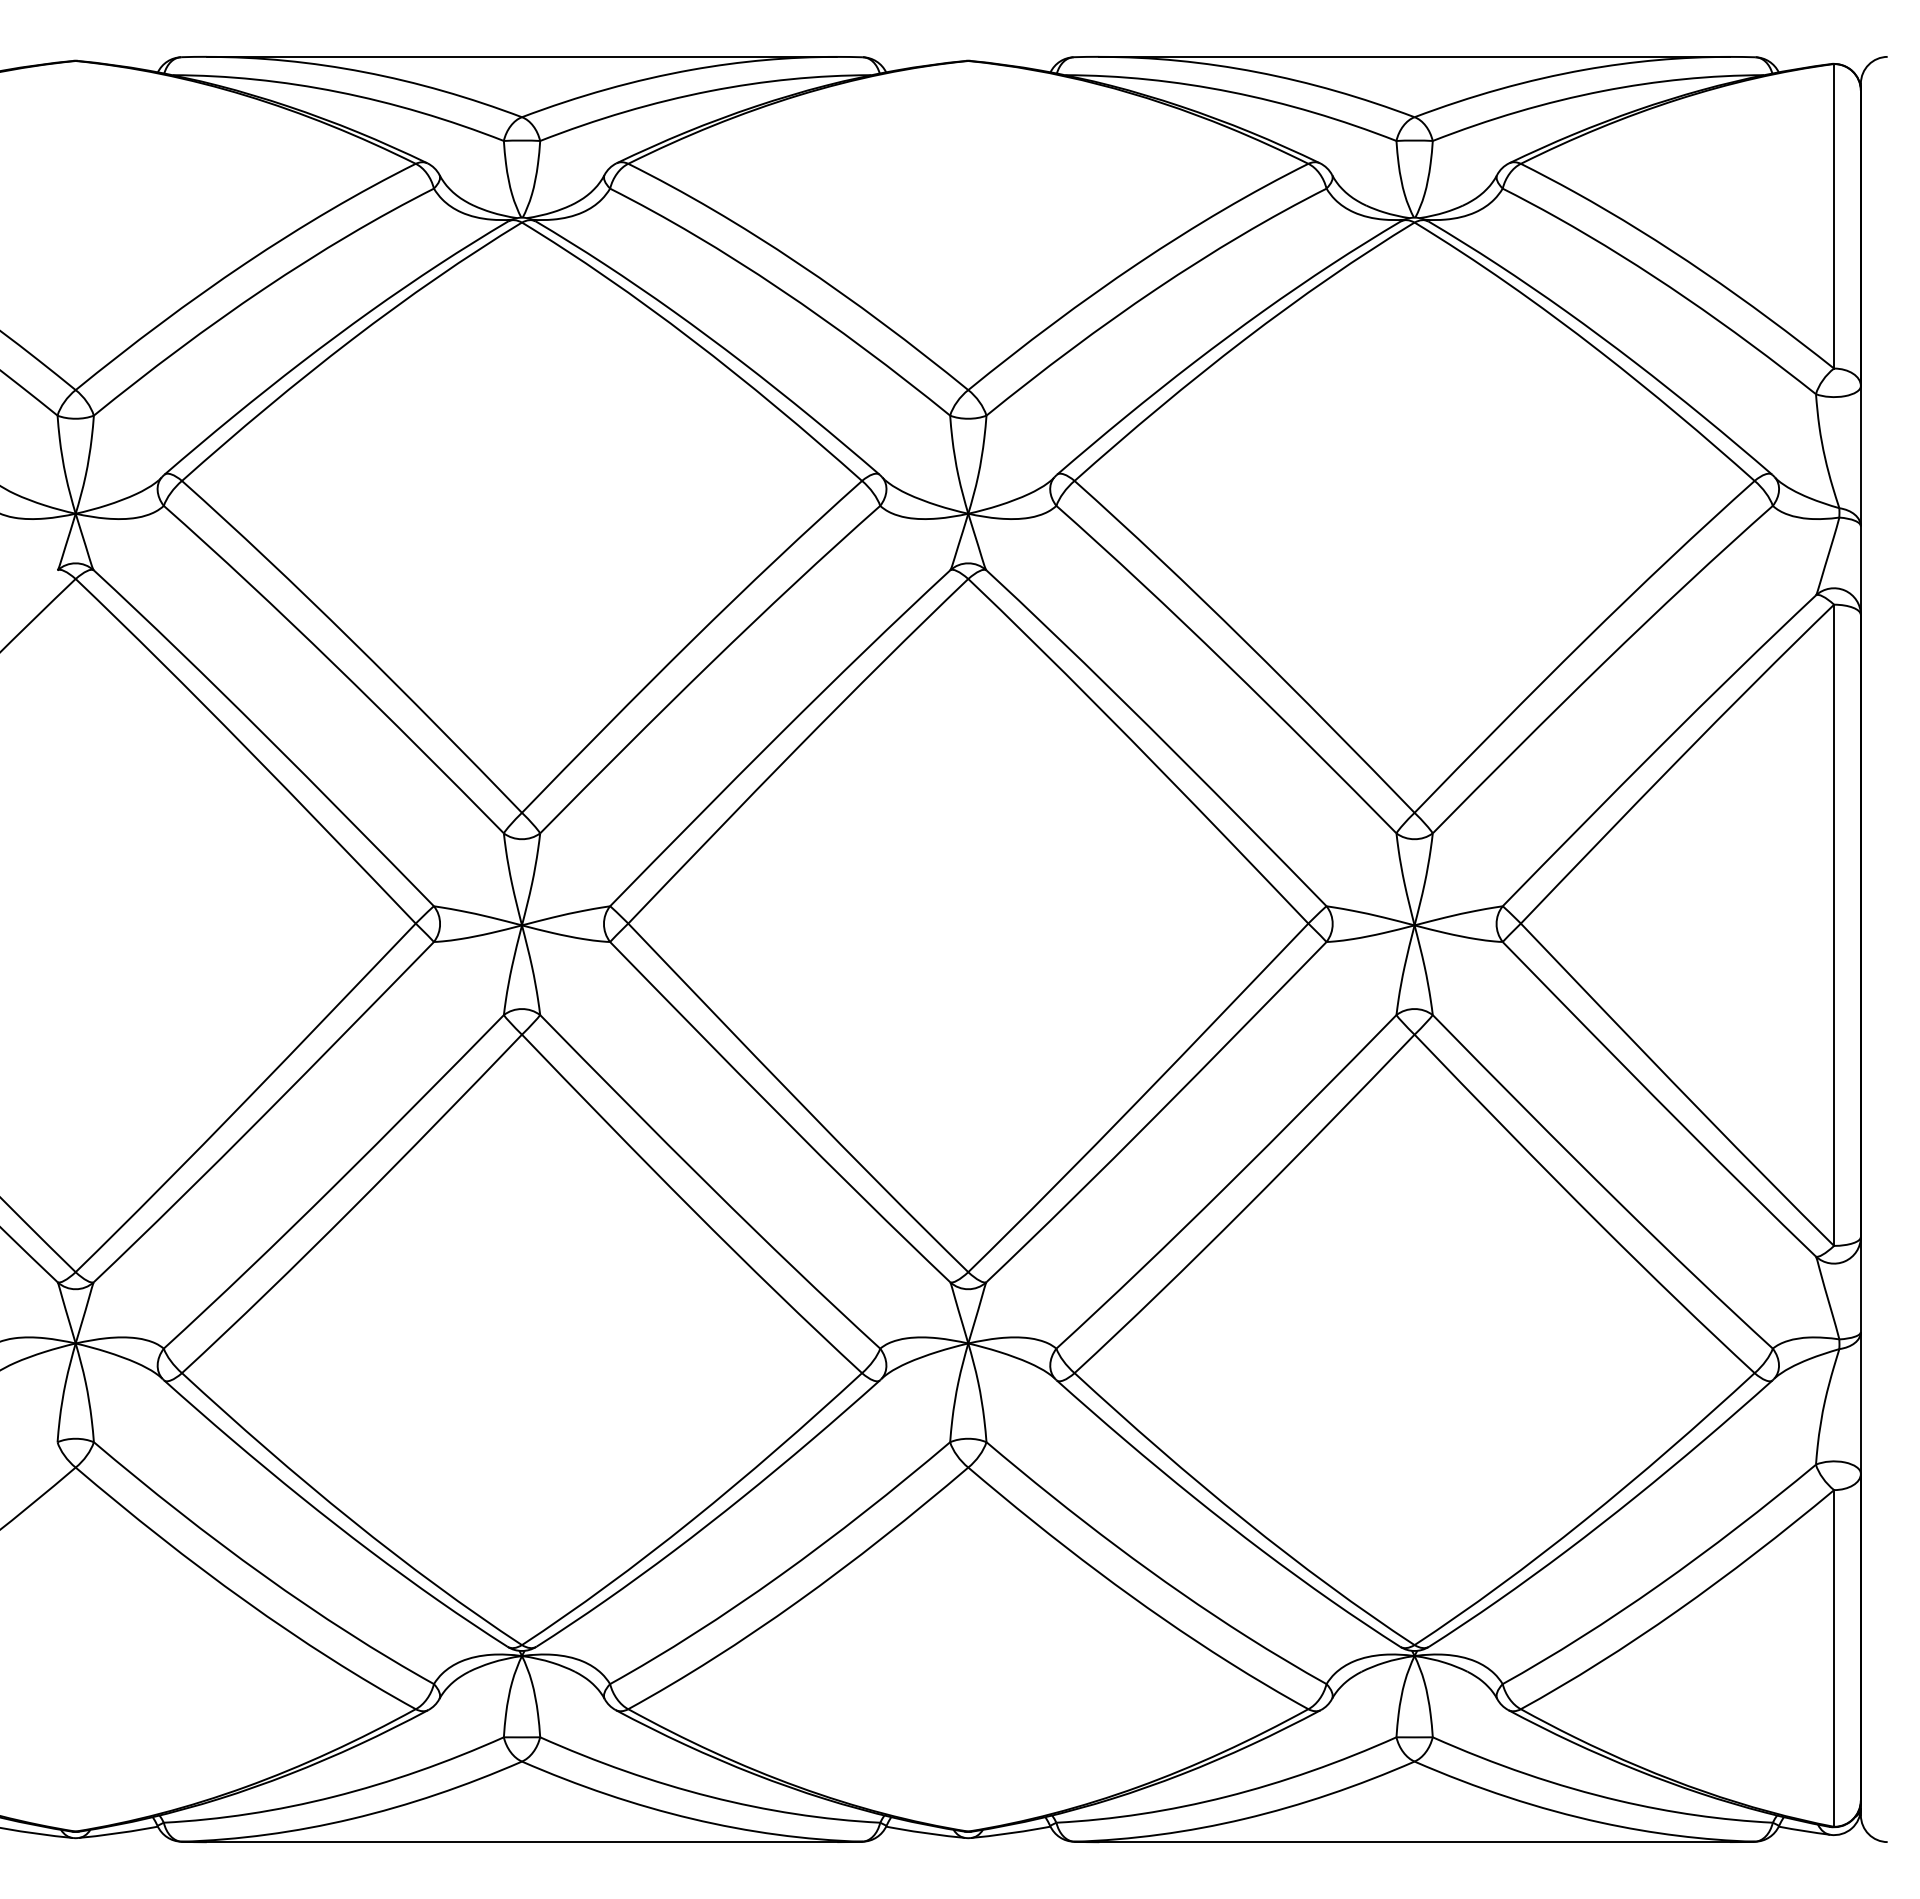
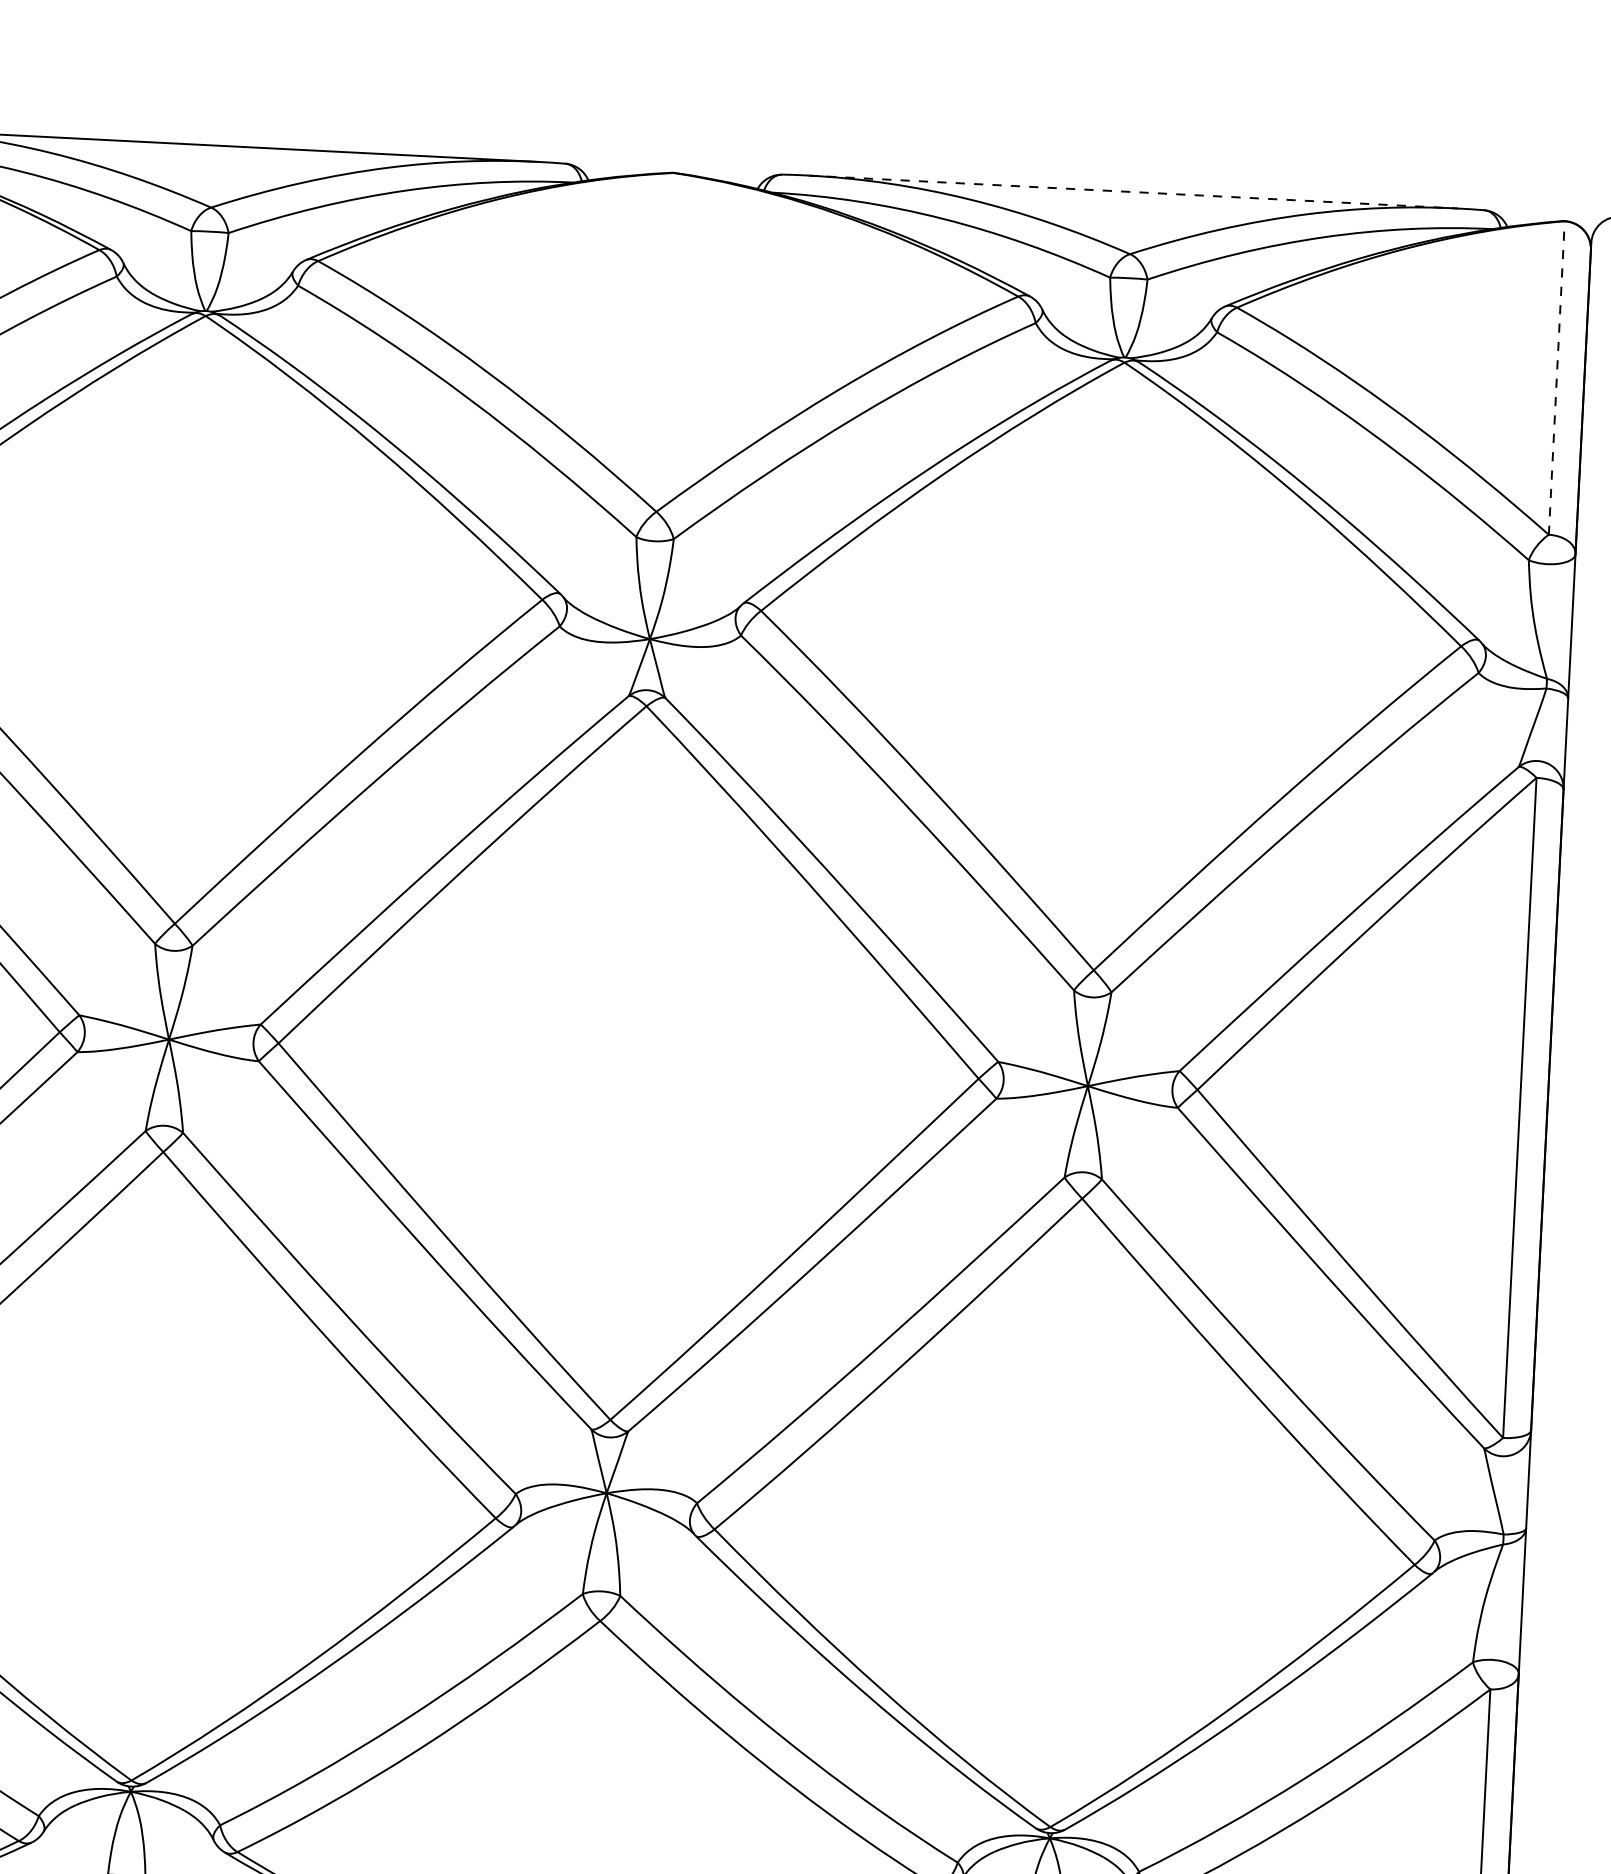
line: (1415, 56) -> (1134, 191), solid -> dashed
line: (1834, 215) -> (1557, 377), solid -> dashed

